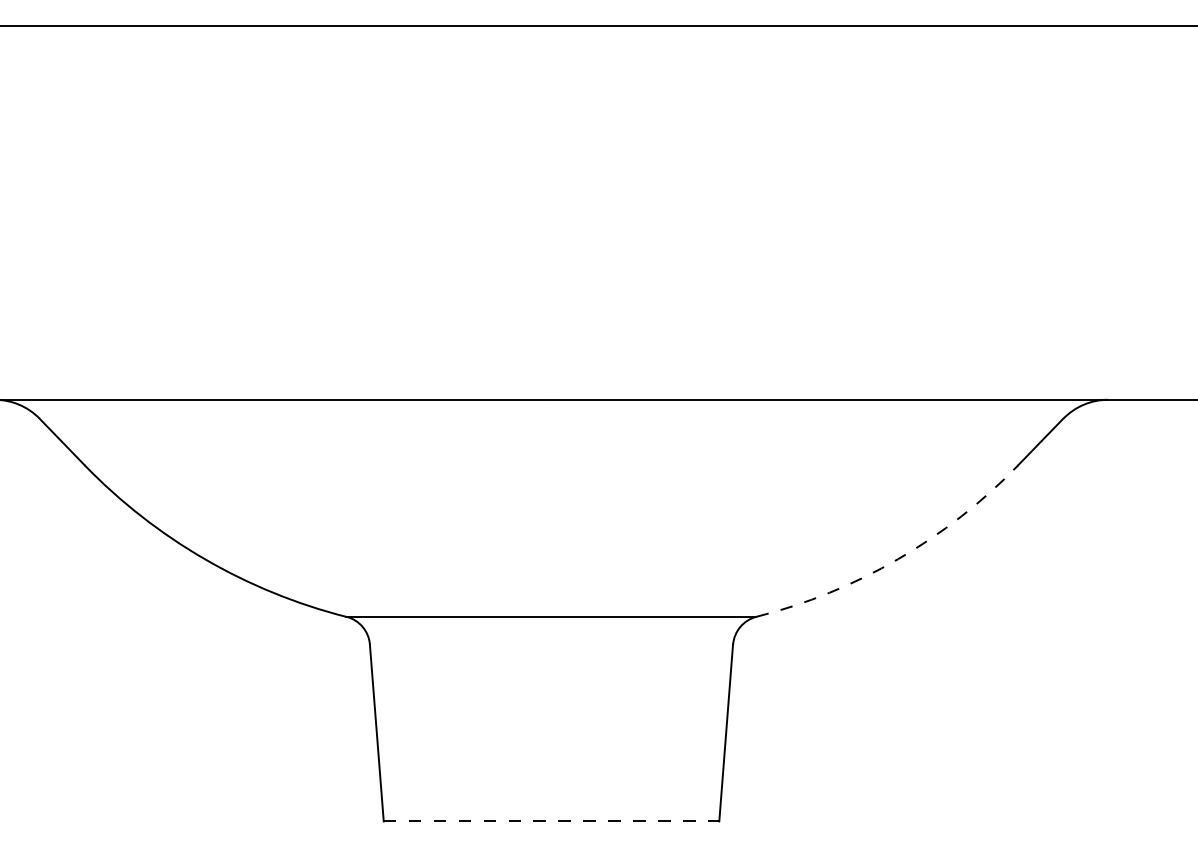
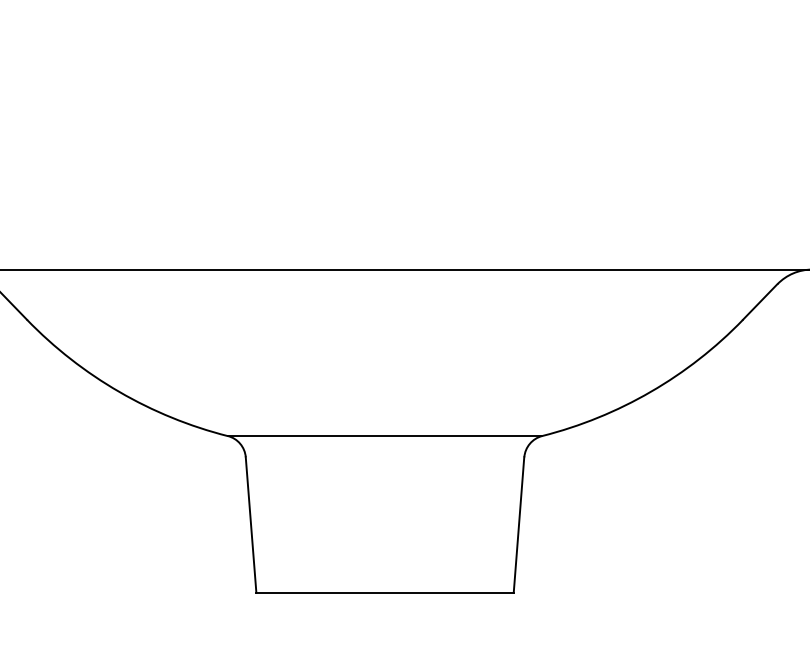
arc: (898, 559) -> (651, 392), dashed -> solid
line: (551, 821) -> (385, 593), dashed -> solid

